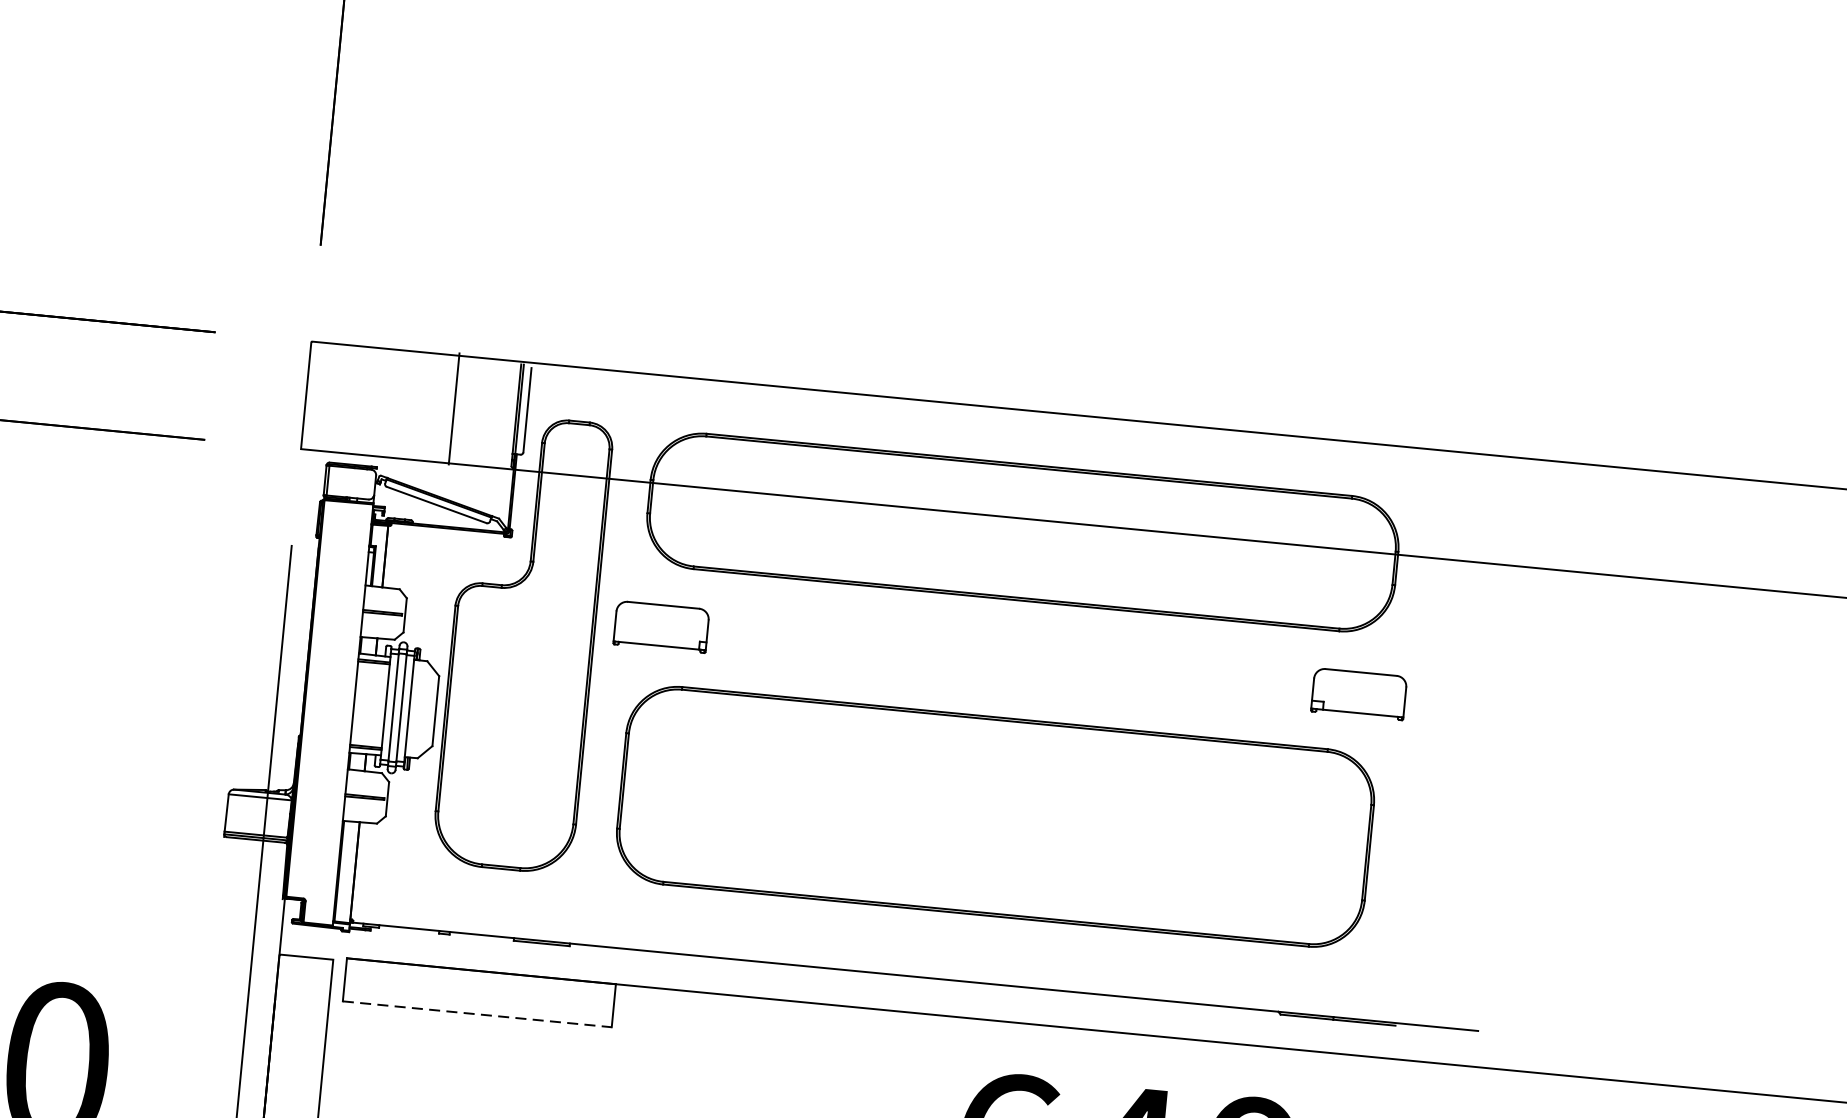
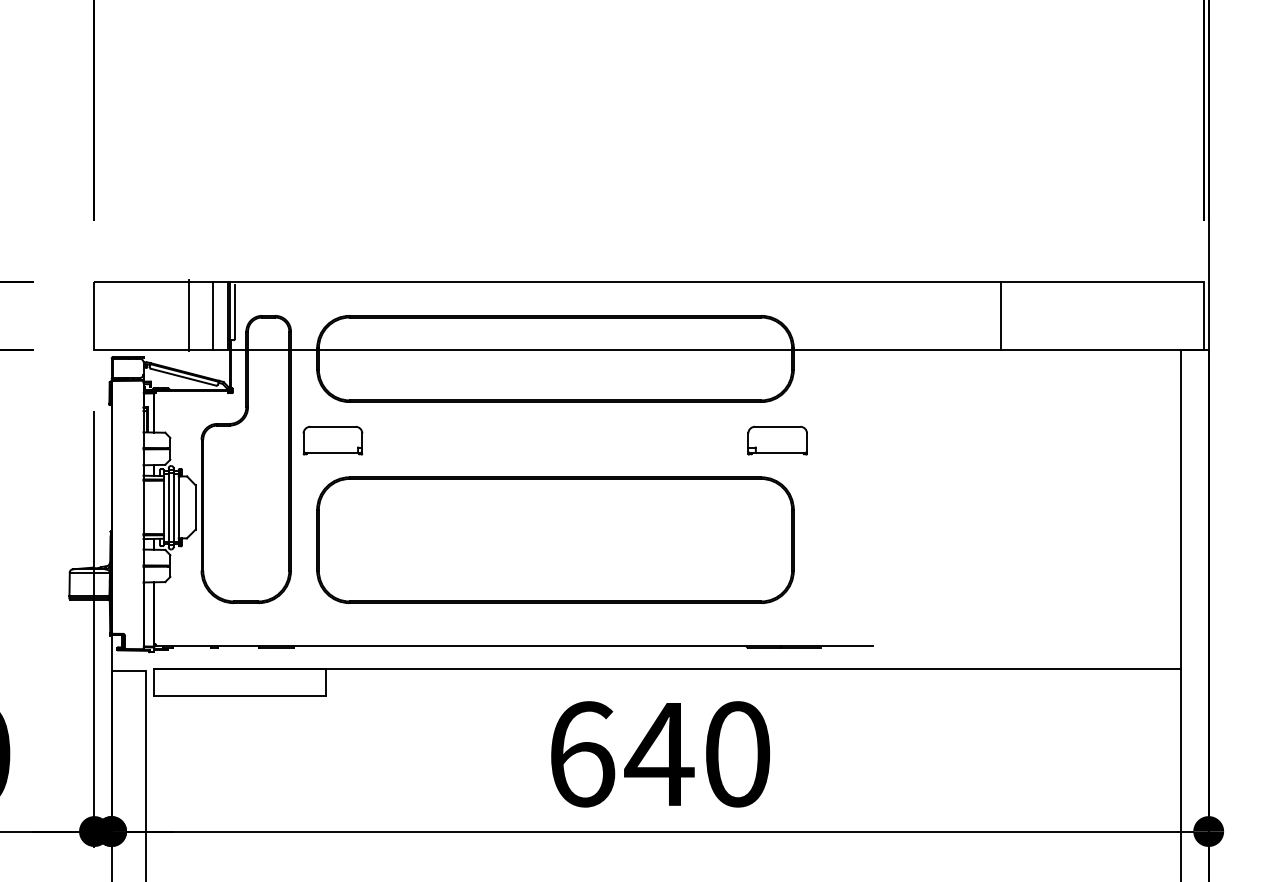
line: (491, 412) -> (212, 315), added
line: (1729, 531) -> (1001, 315), added
line: (477, 1014) -> (240, 696), dashed -> solid

